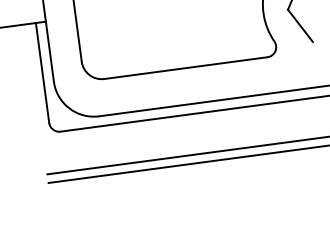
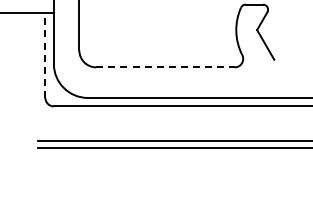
line: (187, 68) -> (166, 67), solid -> dashed
line: (42, 72) -> (45, 55), solid -> dashed

